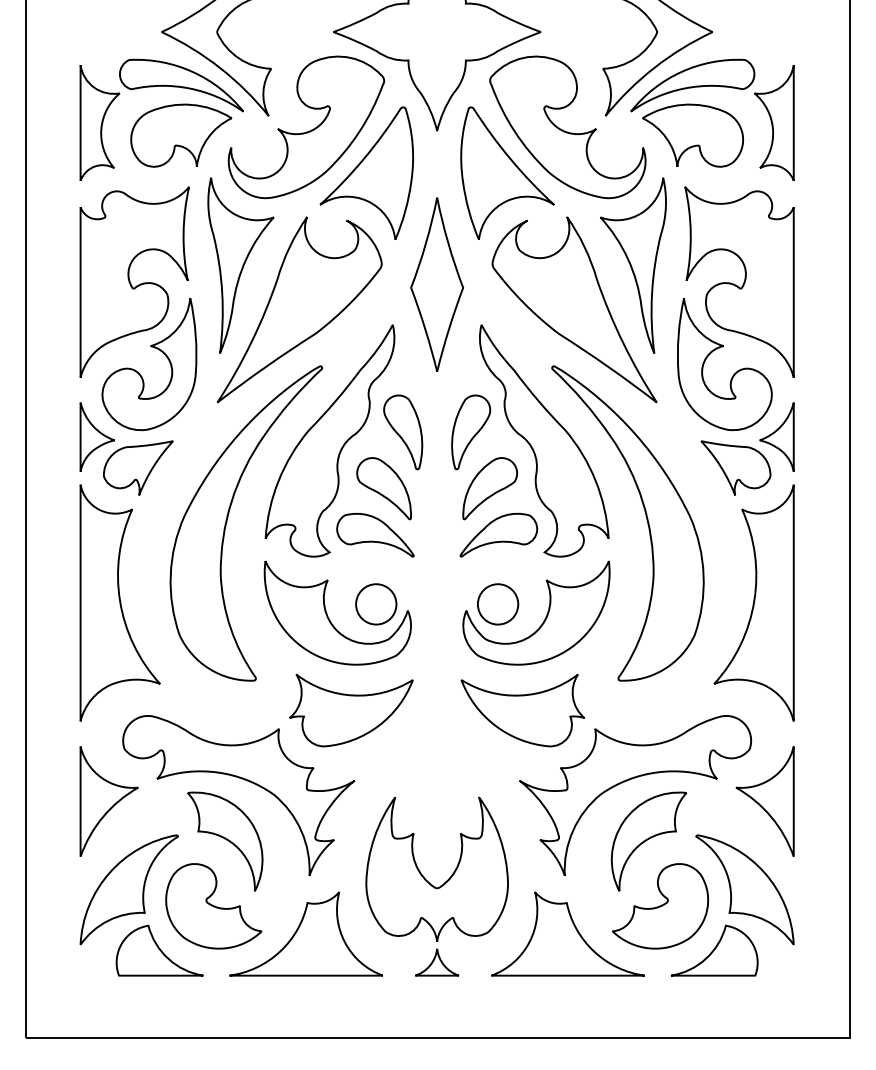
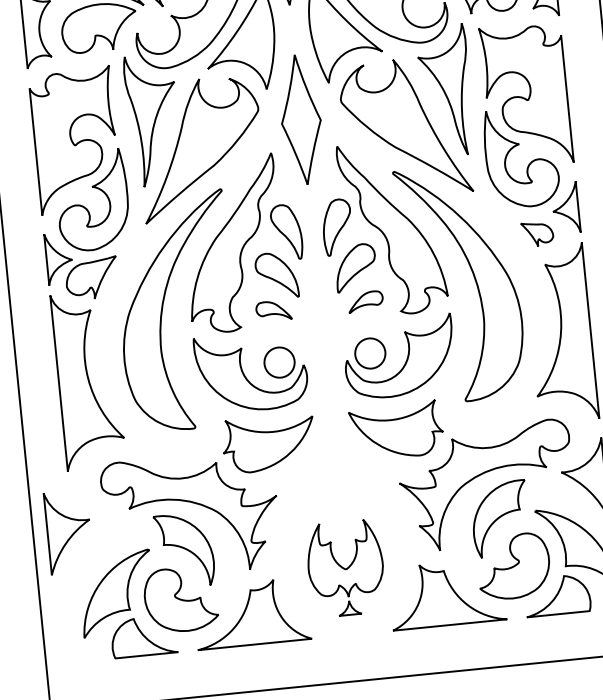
part: (735, 467) -> (537, 233), size x0.6
part: (375, 534) -> (273, 310), size x0.6
part: (498, 534) -> (365, 301), size x0.6
part: (108, 801) -> (68, 532), moved
part: (436, 886) -> (345, 568), size x0.7

